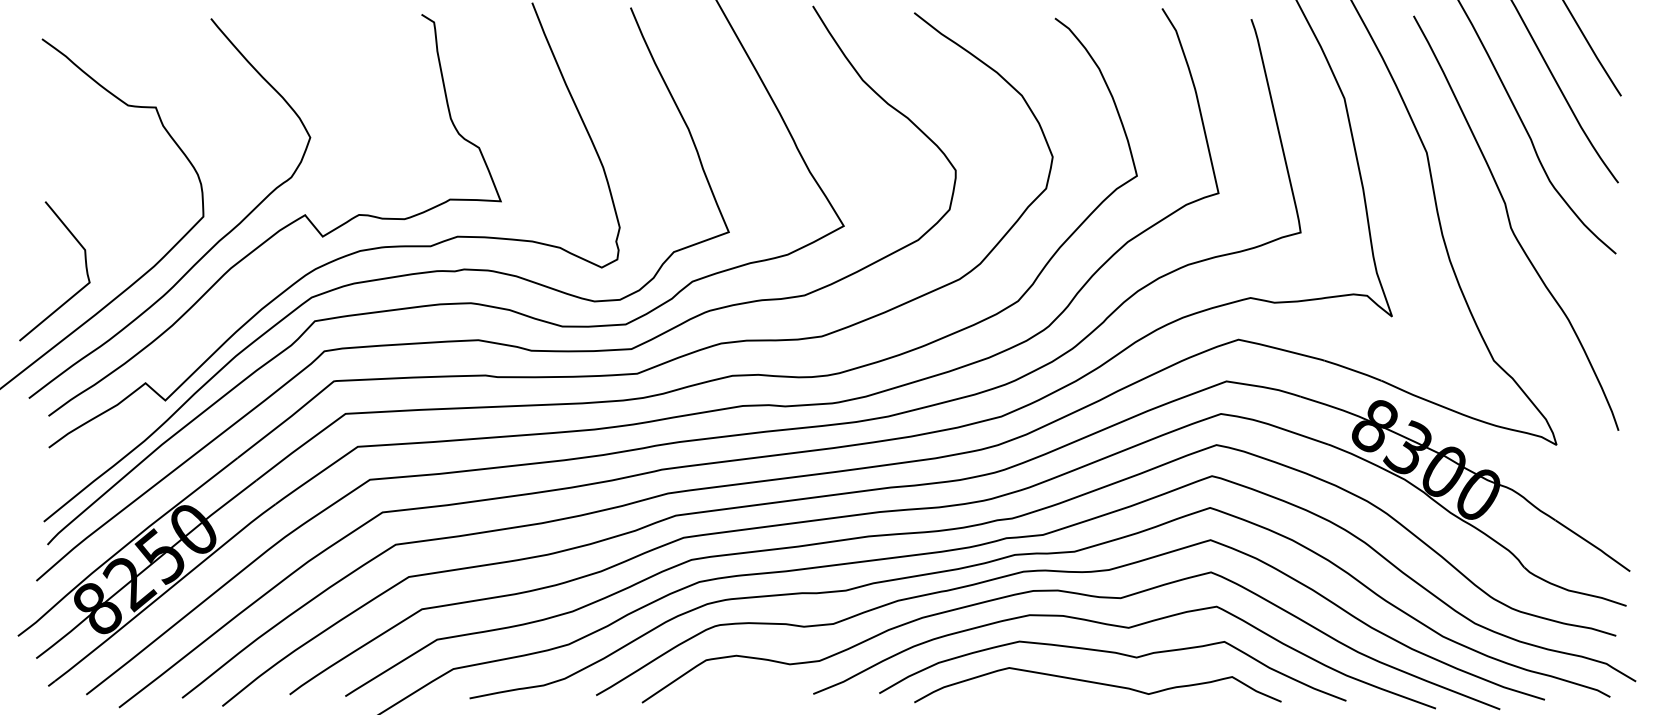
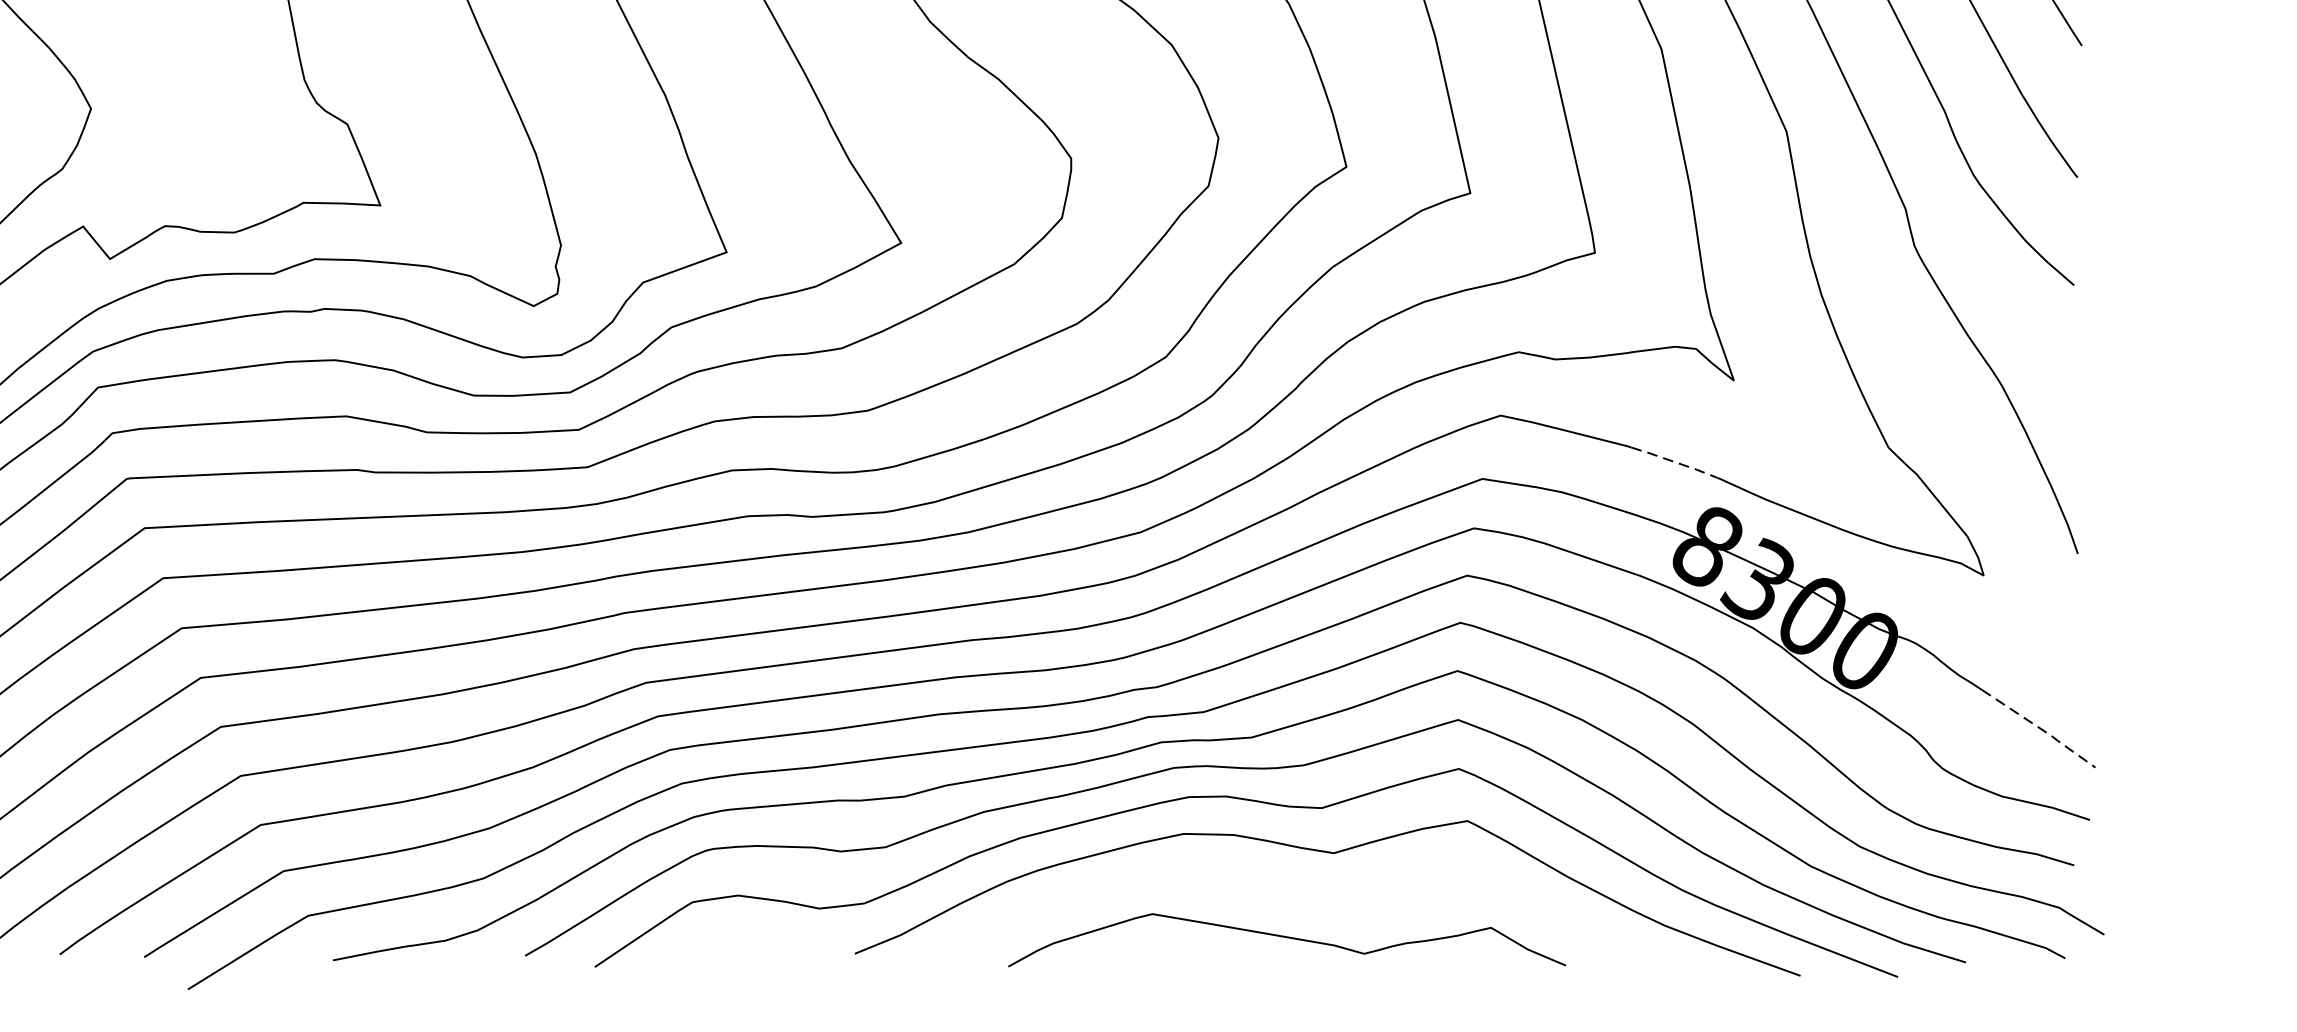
line: (1353, 370) -> (1675, 462), solid -> dashed
line: (1594, 546) -> (2041, 729), solid -> dashed
curve: (1117, 654) -> (1316, 893), removed

